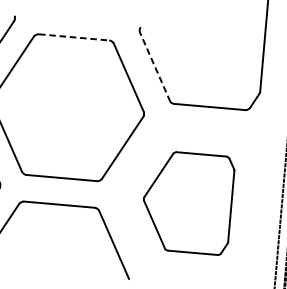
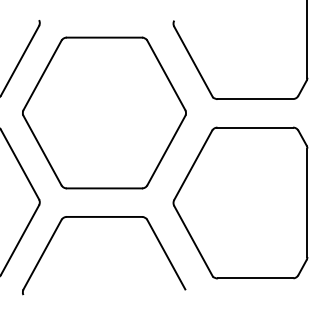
line: (74, 37) -> (104, 37), dashed -> solid
line: (155, 66) -> (193, 61), dashed -> solid
part: (187, 202) -> (240, 202), size x1.43

